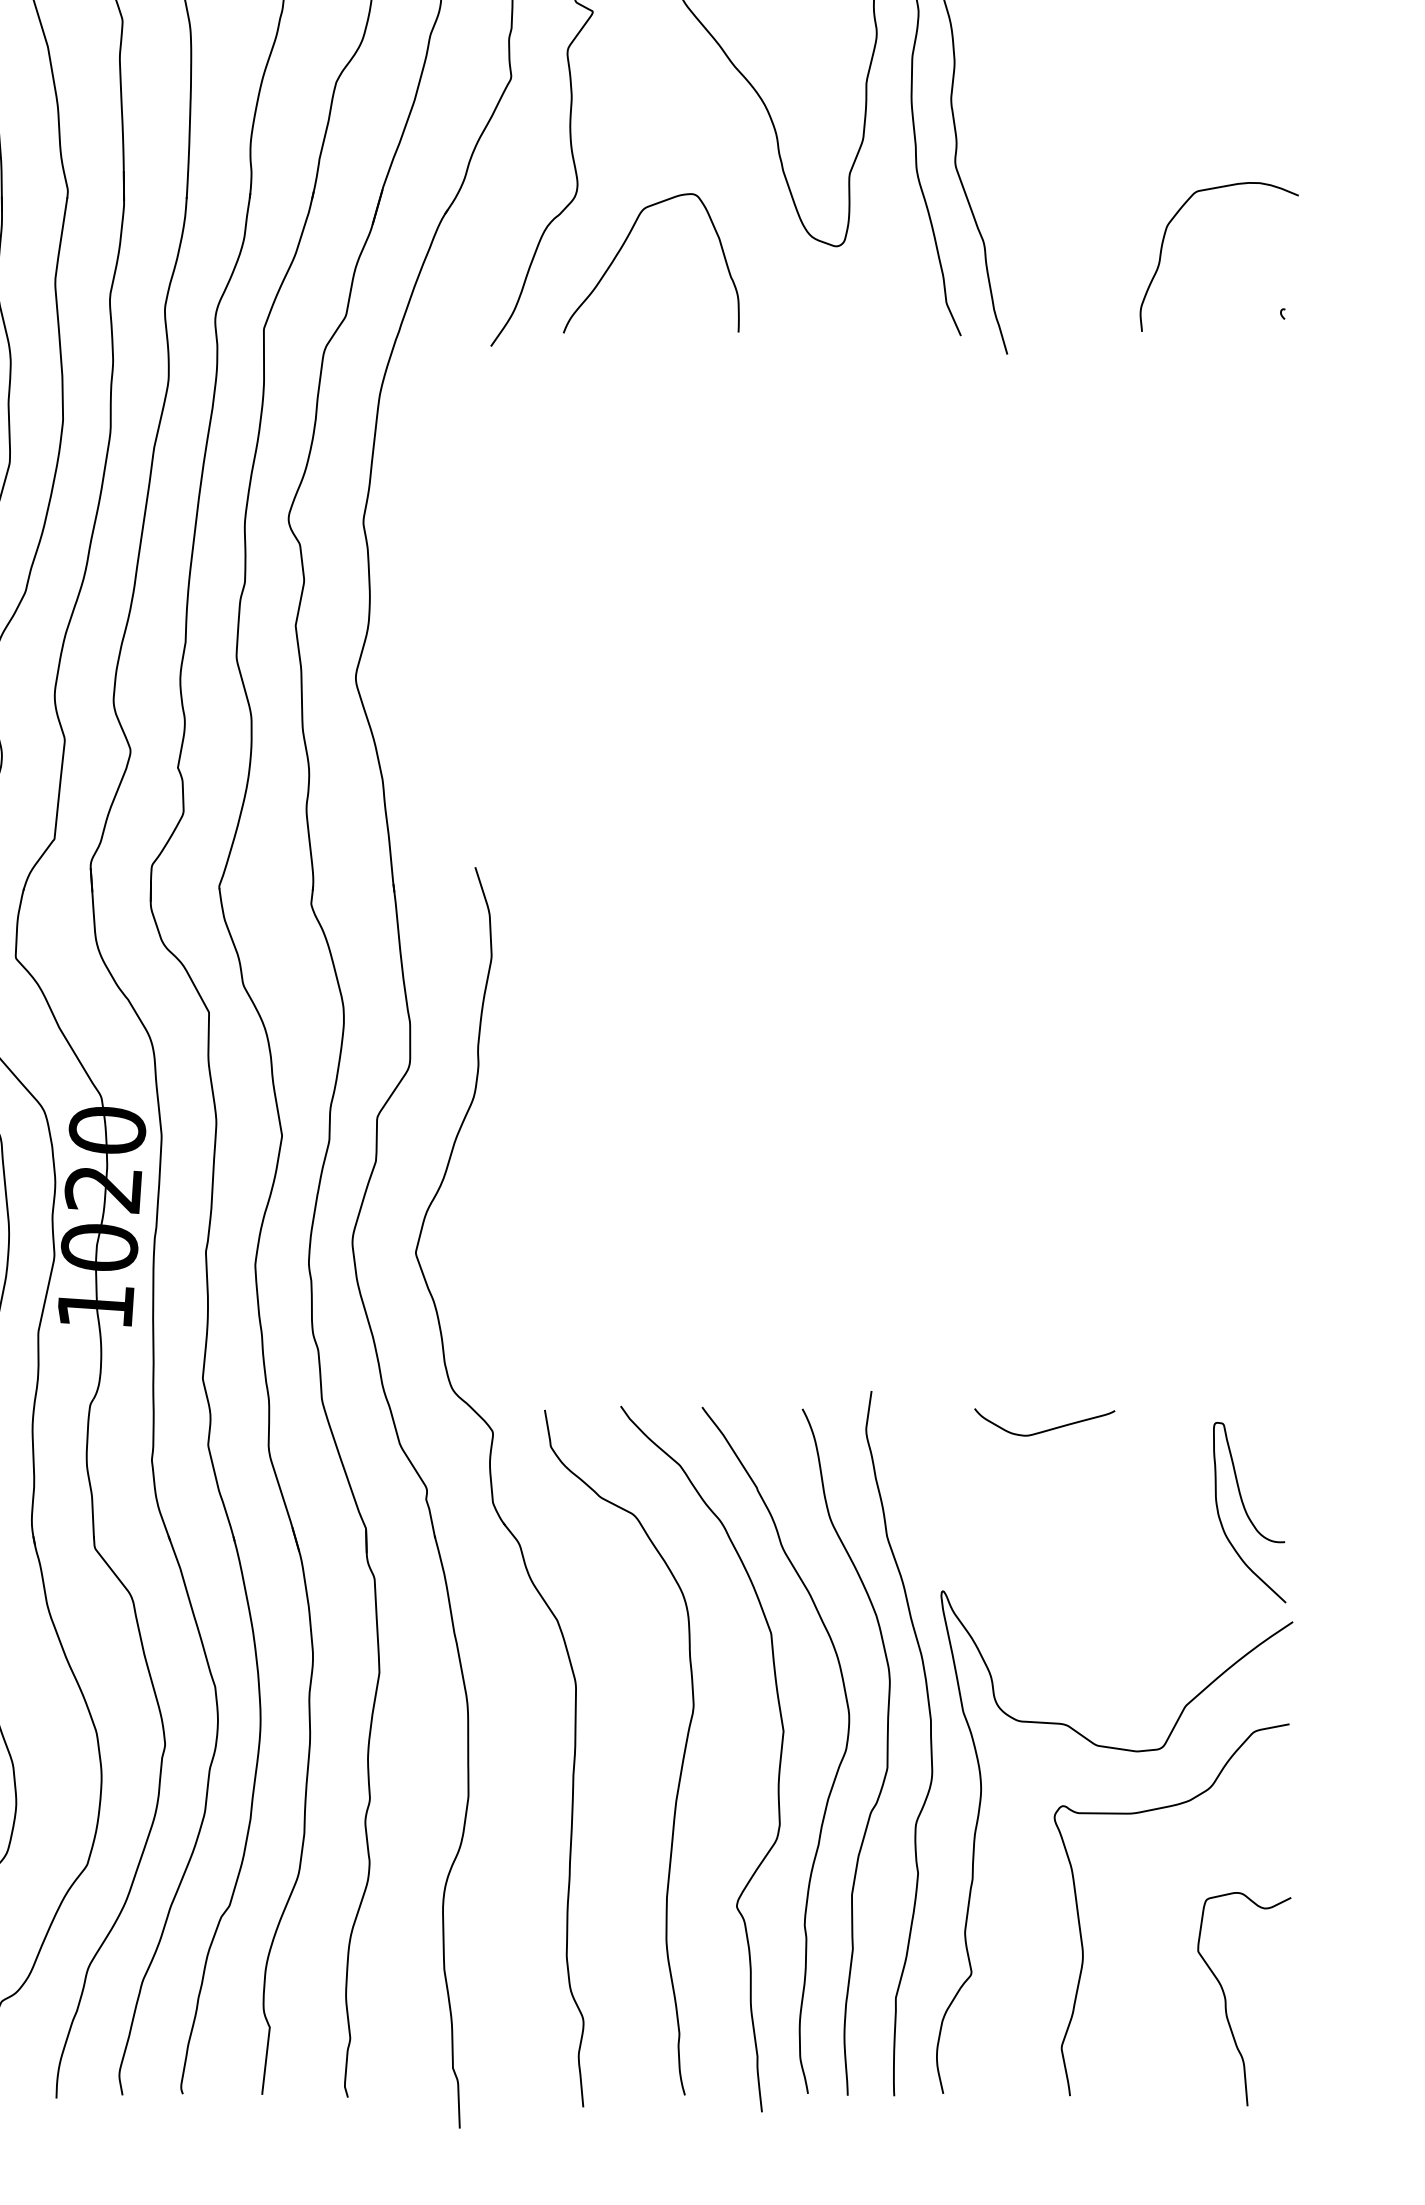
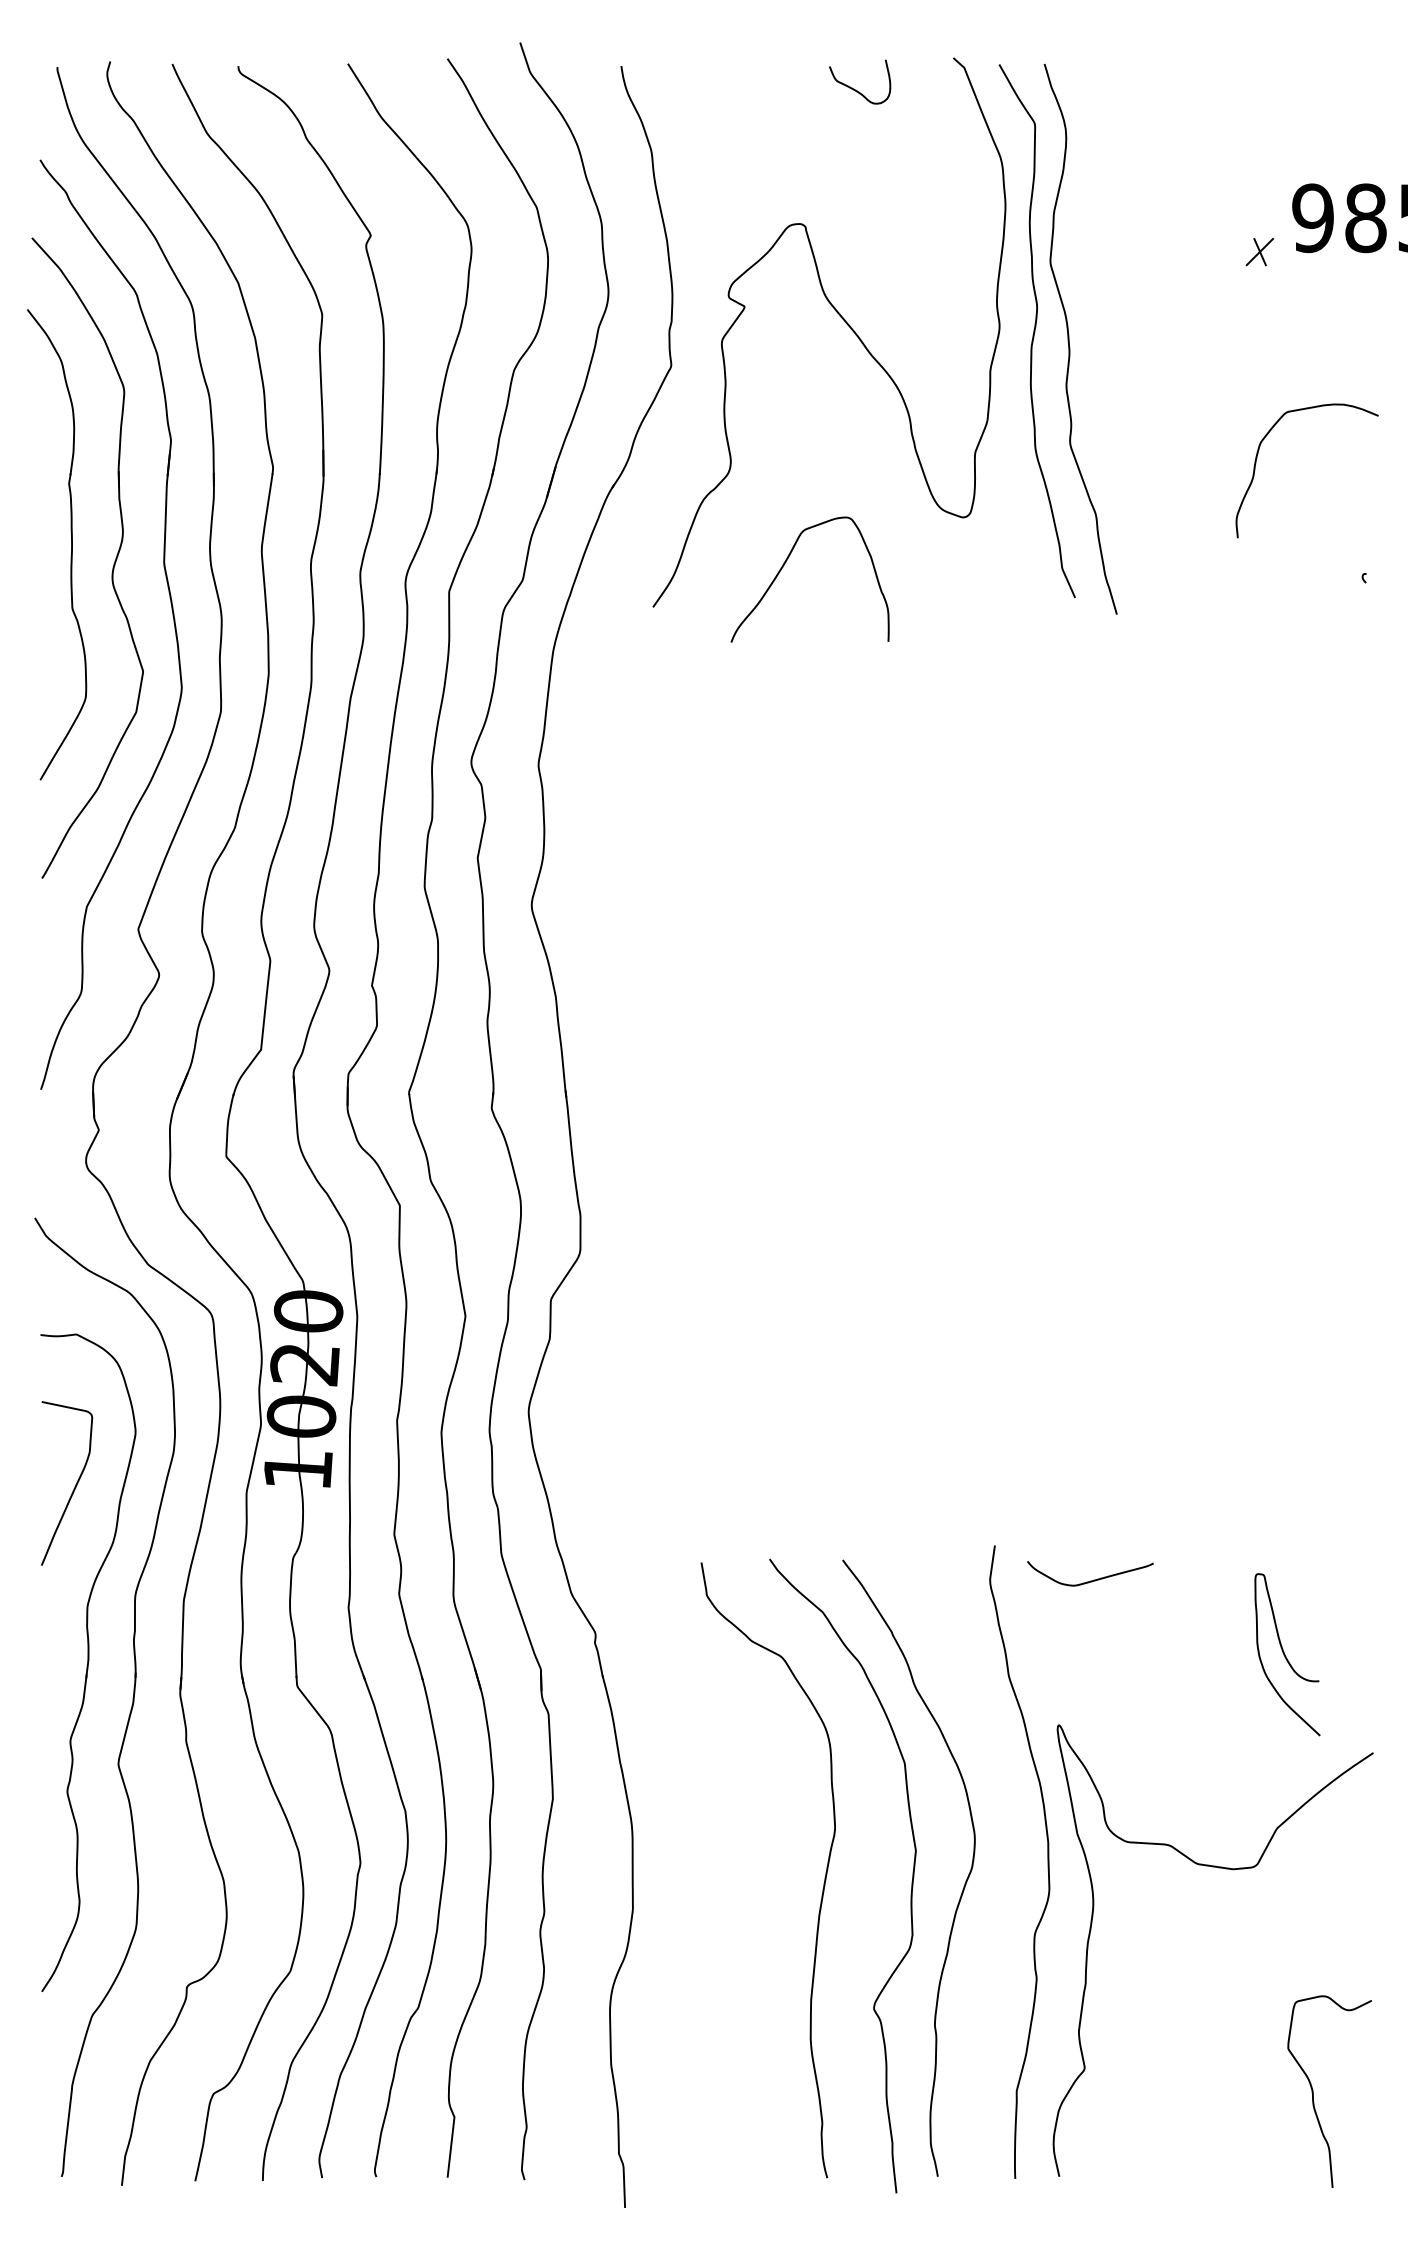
curve: (1163, 243) -> (1257, 458), moved
curve: (625, 244) -> (786, 562), moved
curve: (1044, 1429) -> (1090, 1580), moved
part: (499, 1486) -> (660, 1631), removed
curve: (1247, 1512) -> (1285, 1654), moved
curve: (886, 1751) -> (1008, 1869), removed
curve: (1080, 1922) -> (1182, 2022), removed

